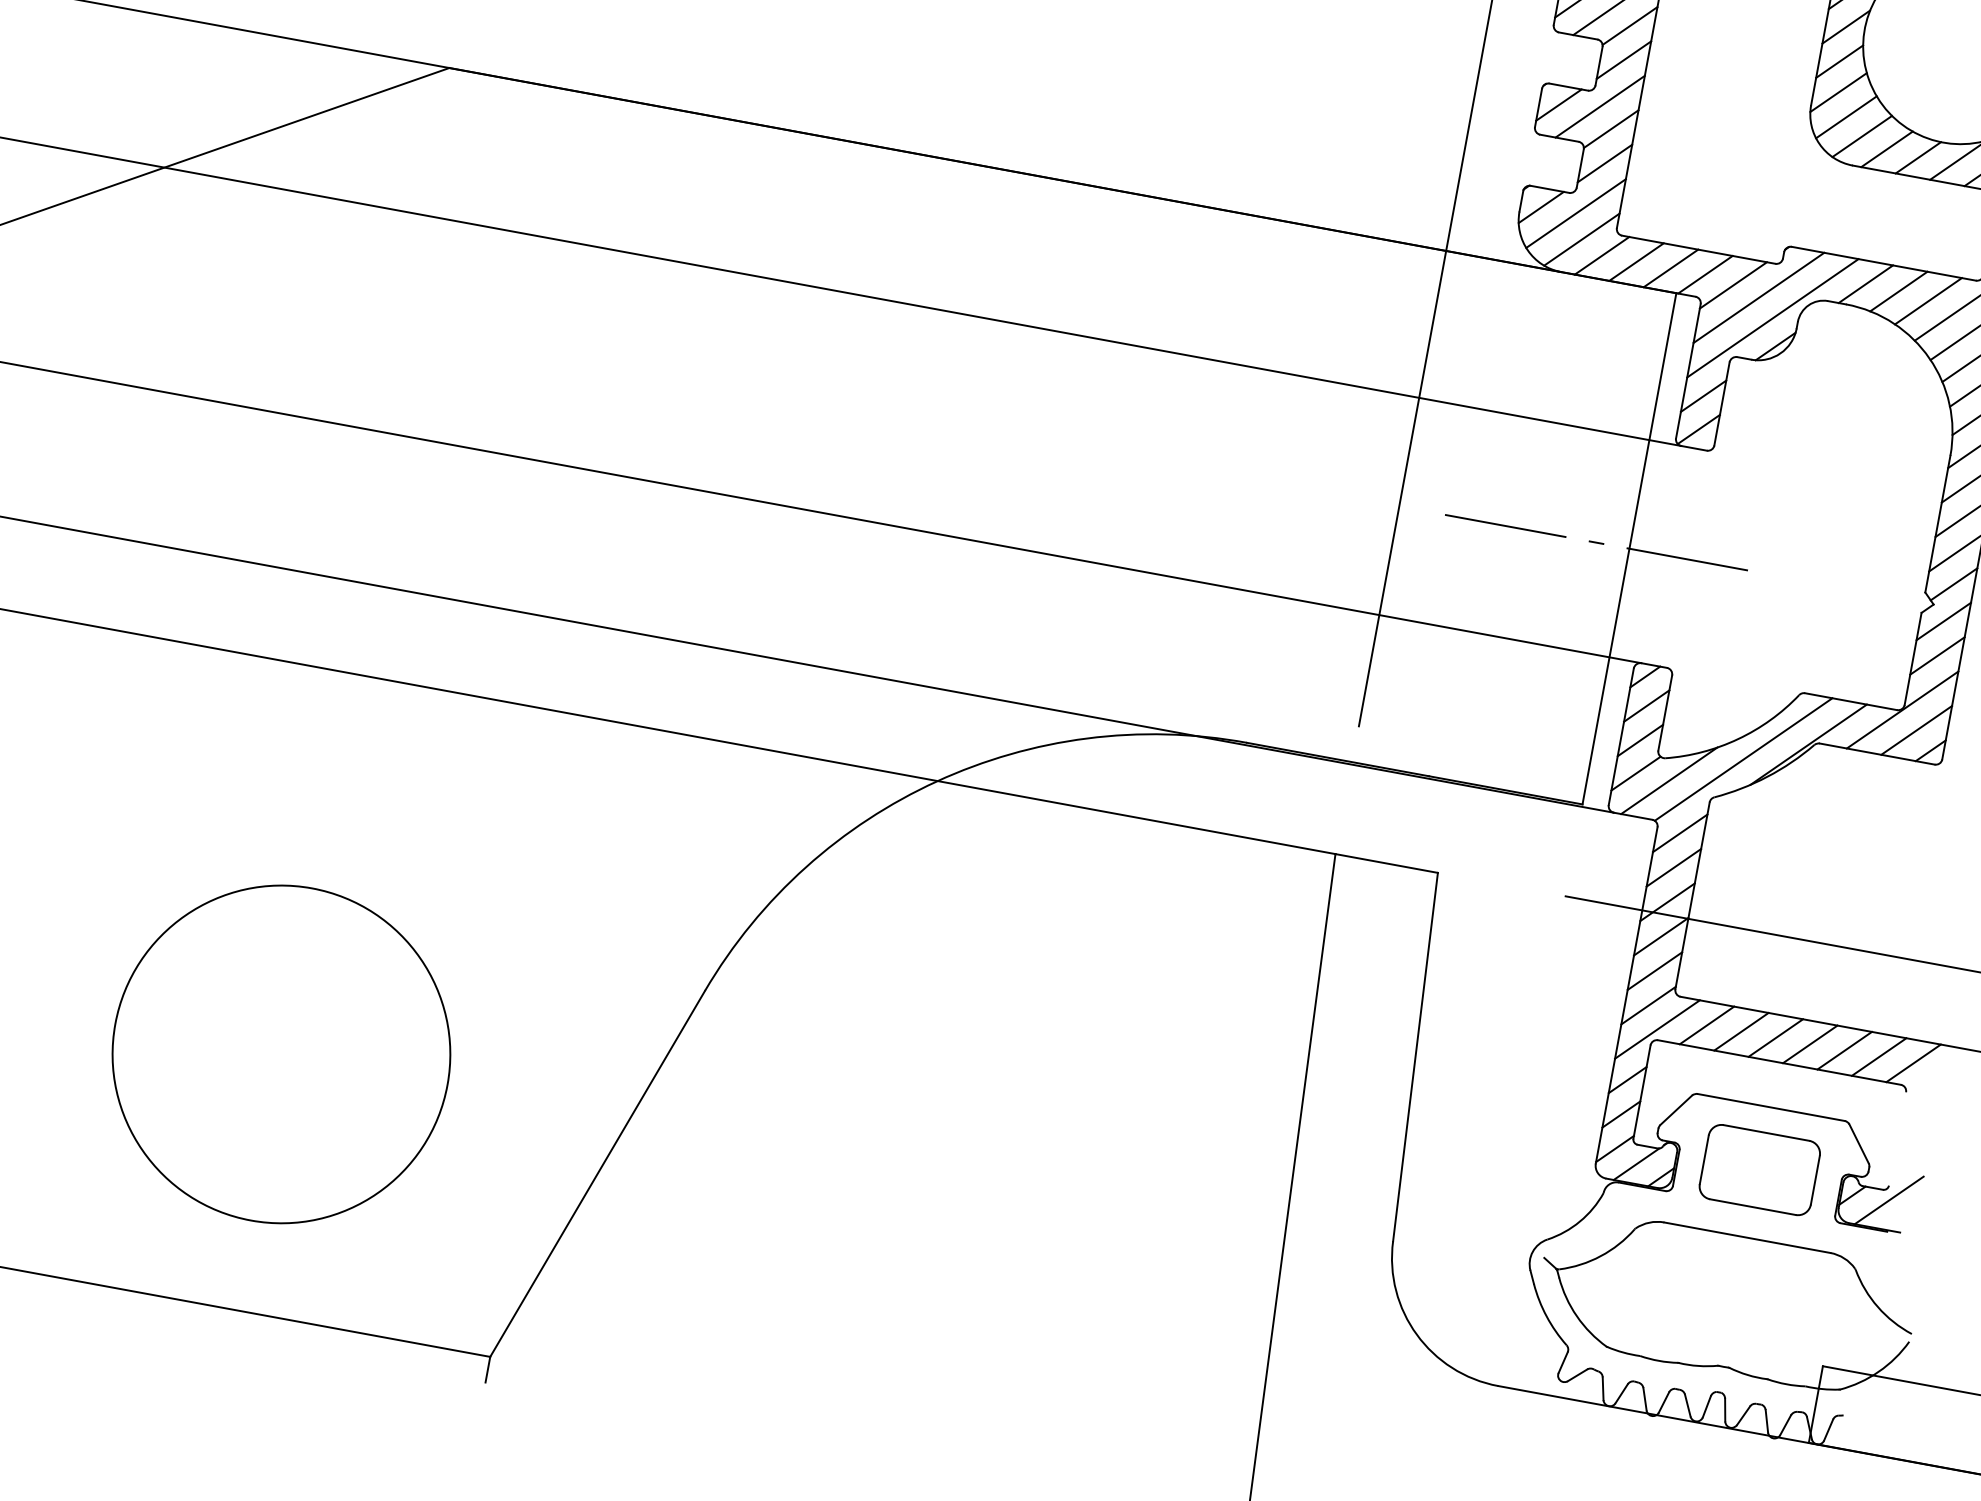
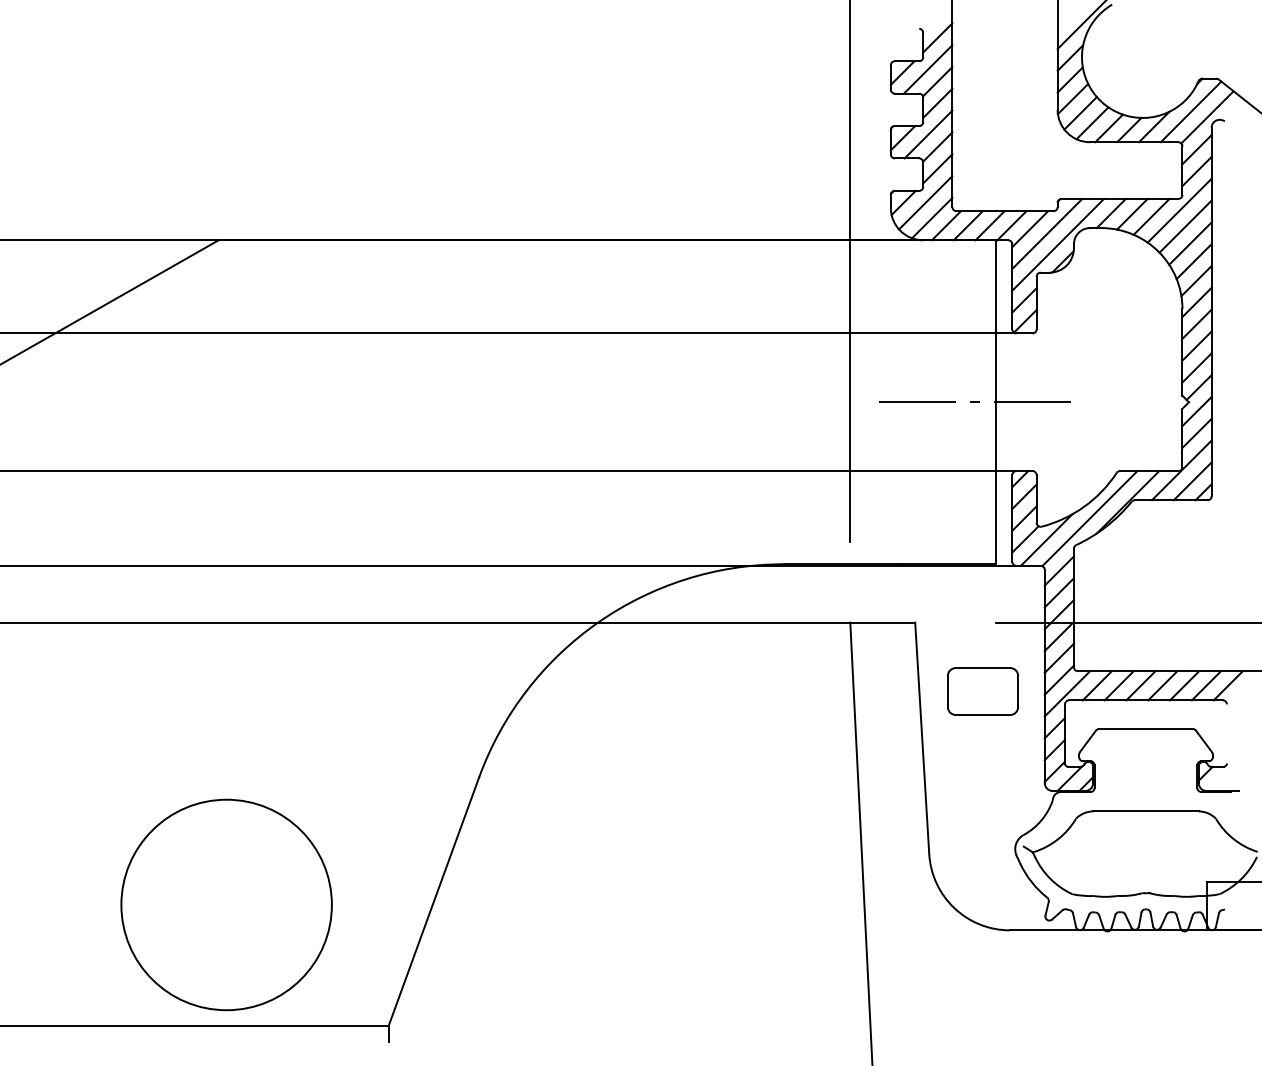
circle: (281, 1053) -> (226, 904), moved
part: (1760, 1170) -> (983, 691), moved
line: (1888, 1200) -> (1228, 772), removed

